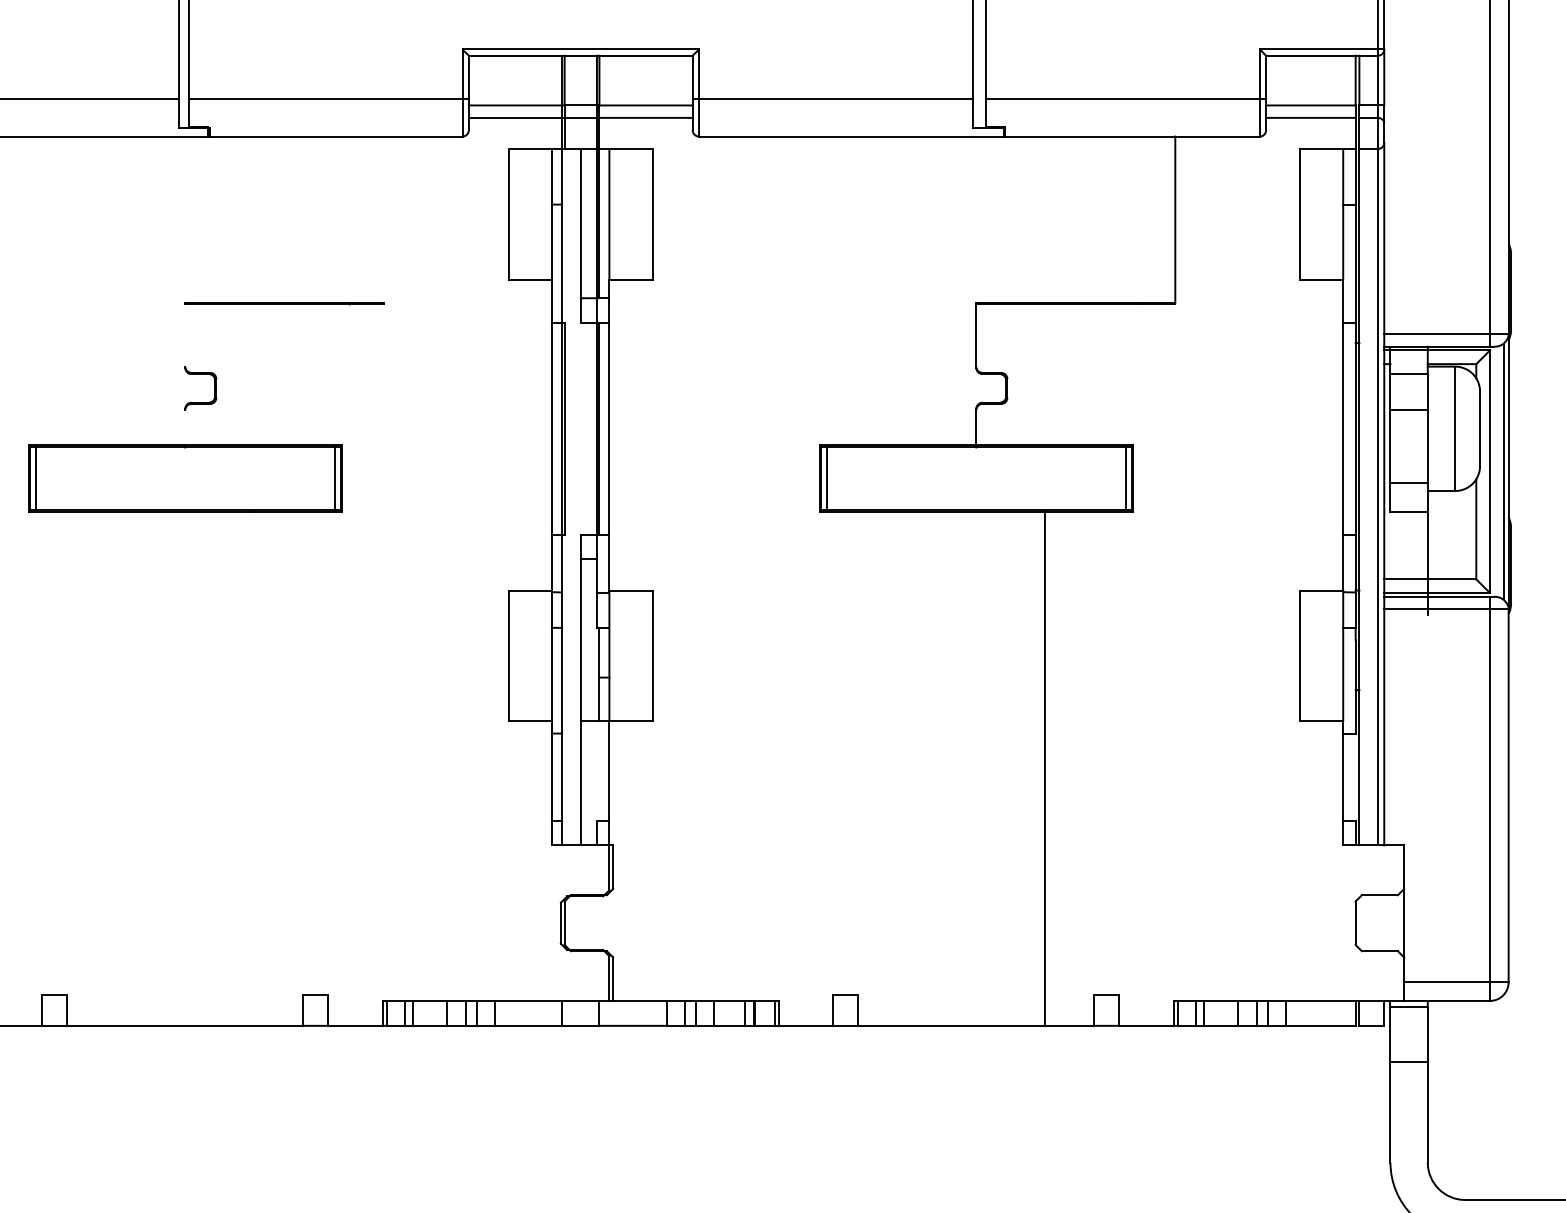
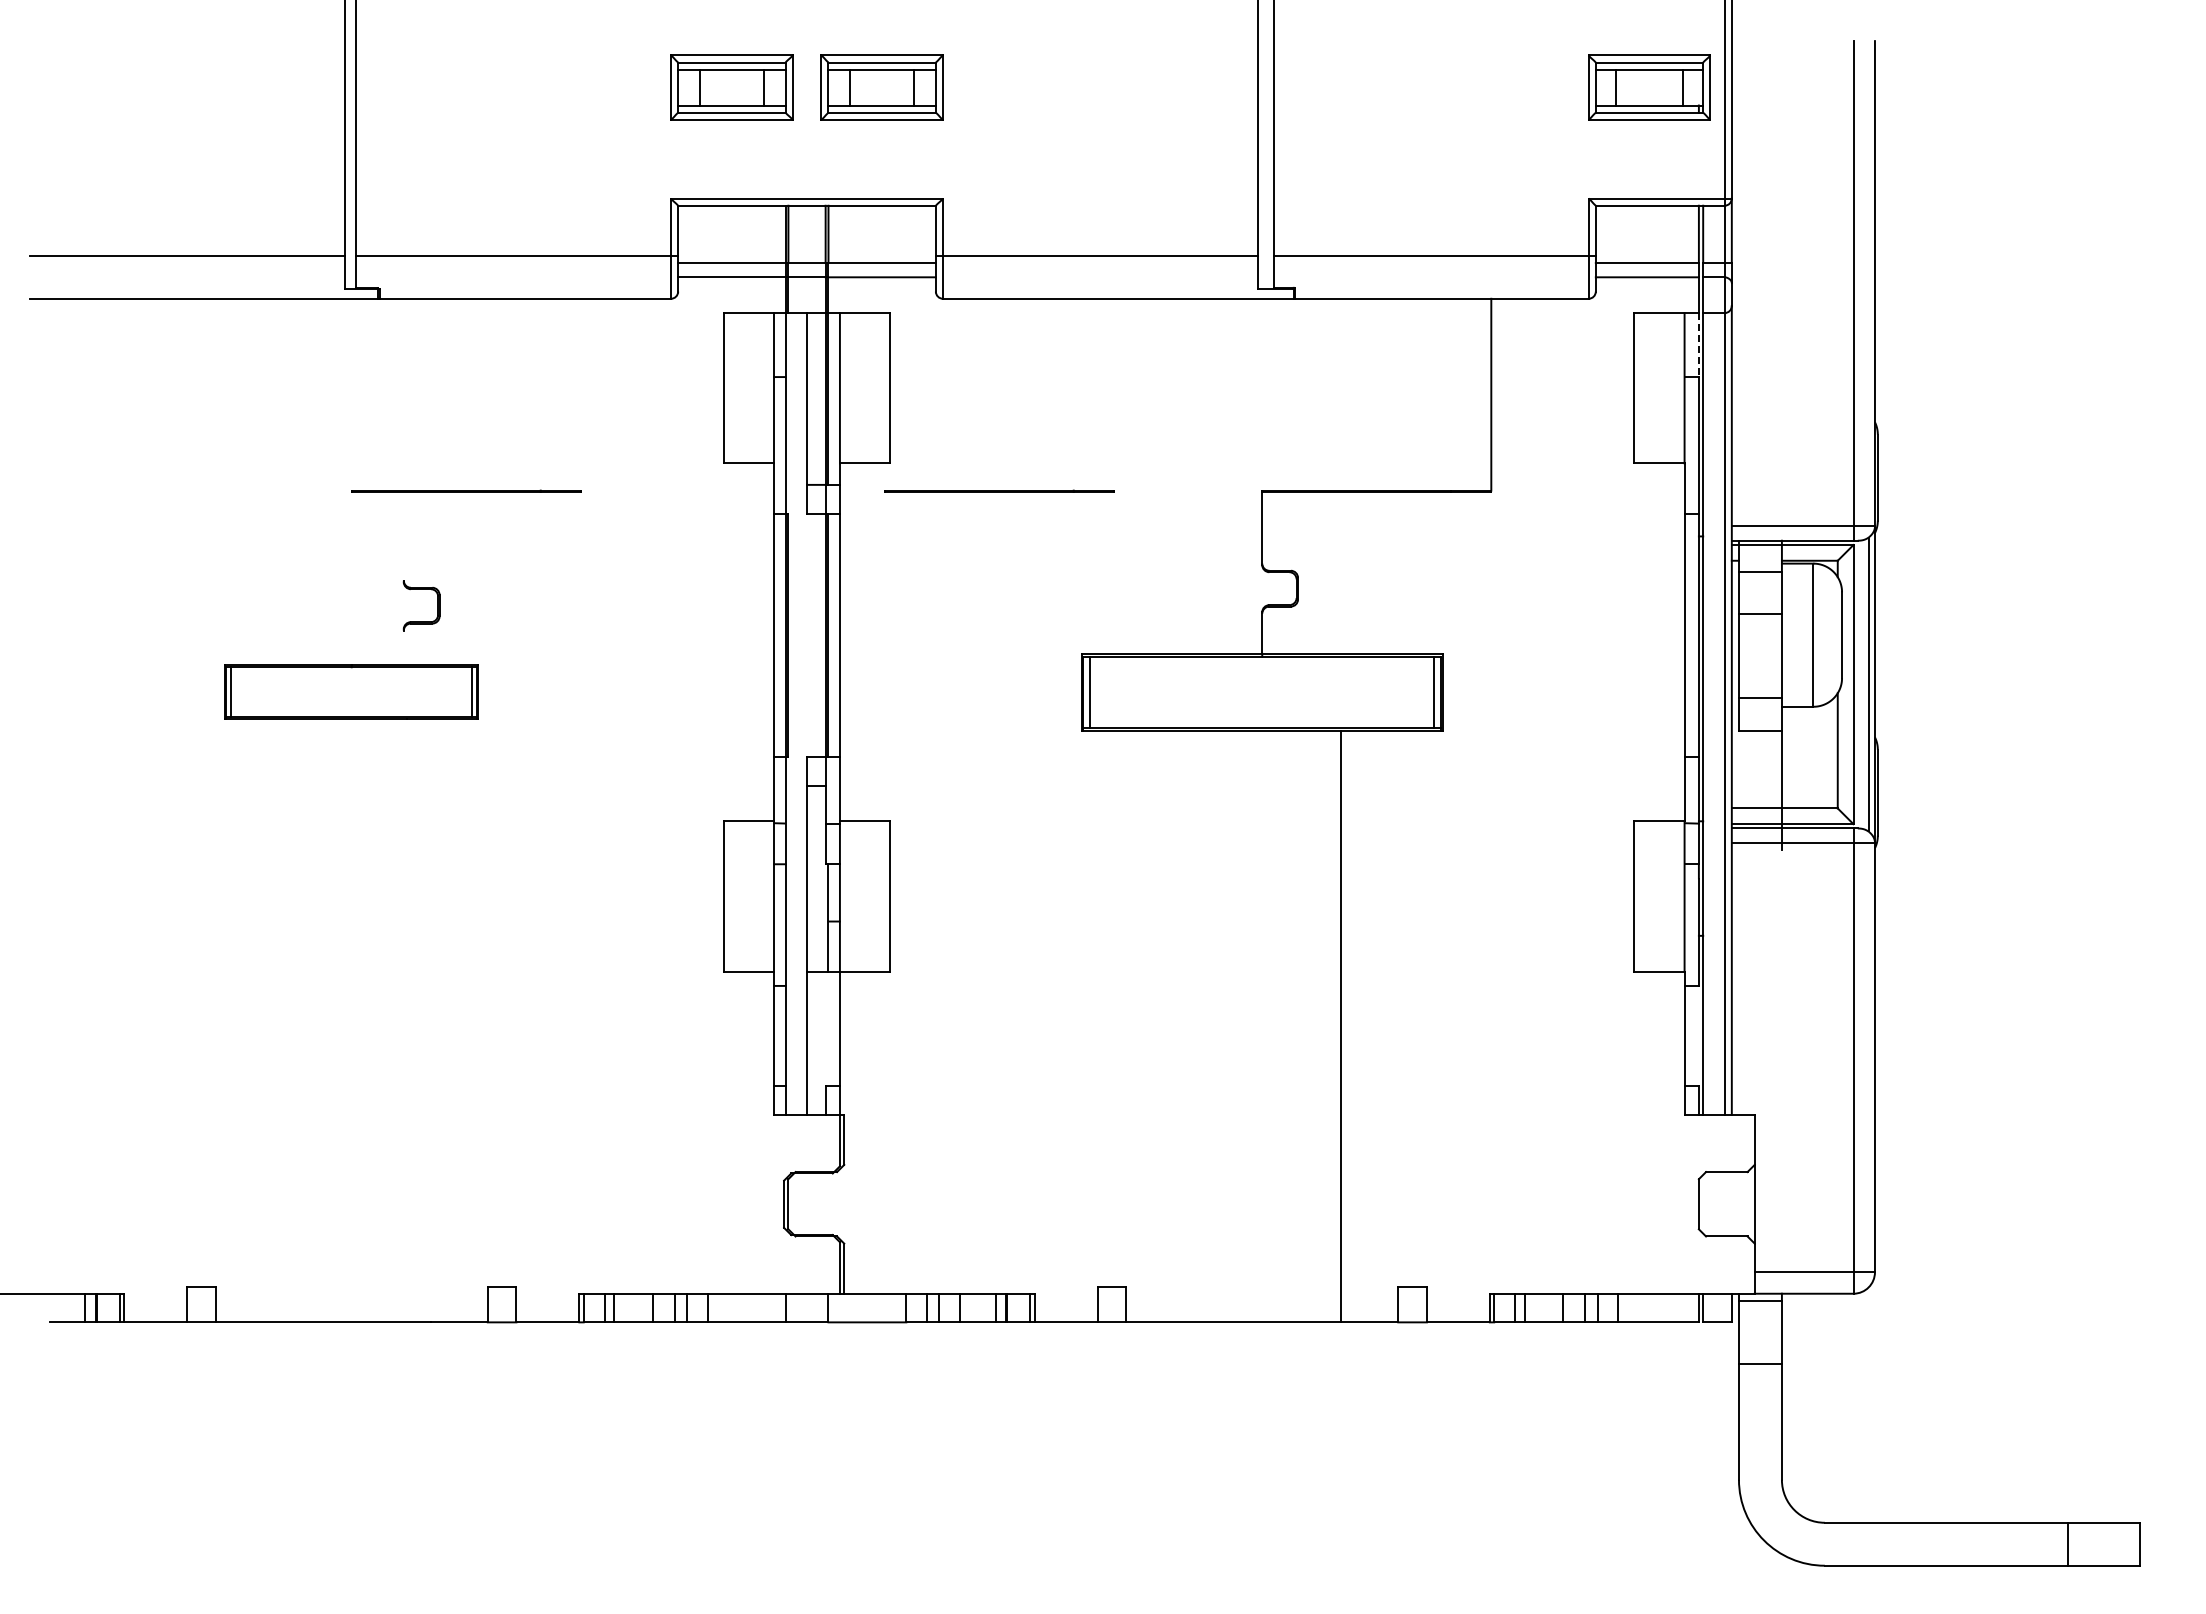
line: (1355, 177) -> (1698, 345), solid -> dashed
line: (748, 303) -> (999, 490), added
part: (200, 374) -> (421, 589), moved
part: (185, 477) -> (351, 691), size x0.7

